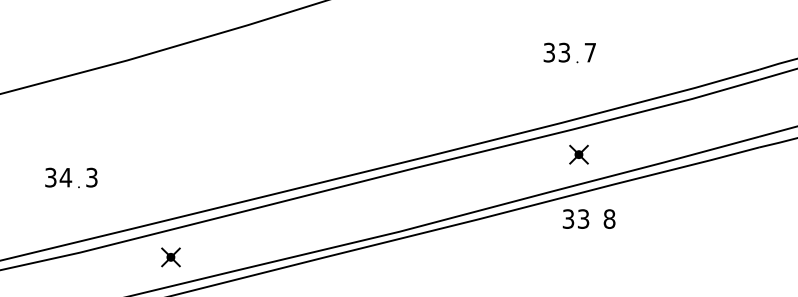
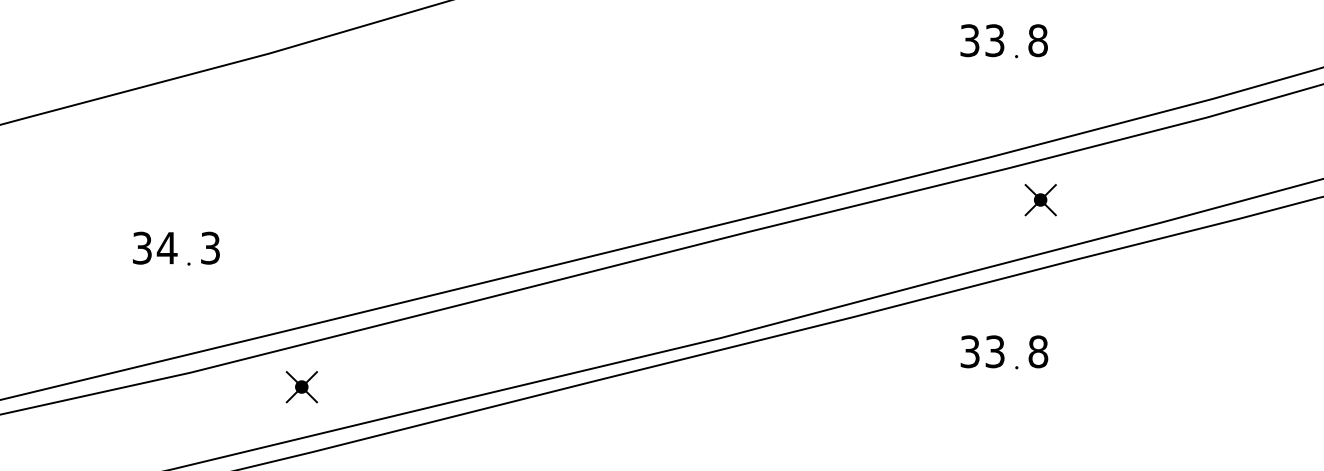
text: (590, 52) -> (1038, 40), 7 -> 8
part: (578, 154) -> (1039, 199), moved
text: (588, 219) -> (1003, 352), moved
part: (170, 257) -> (301, 387), moved

